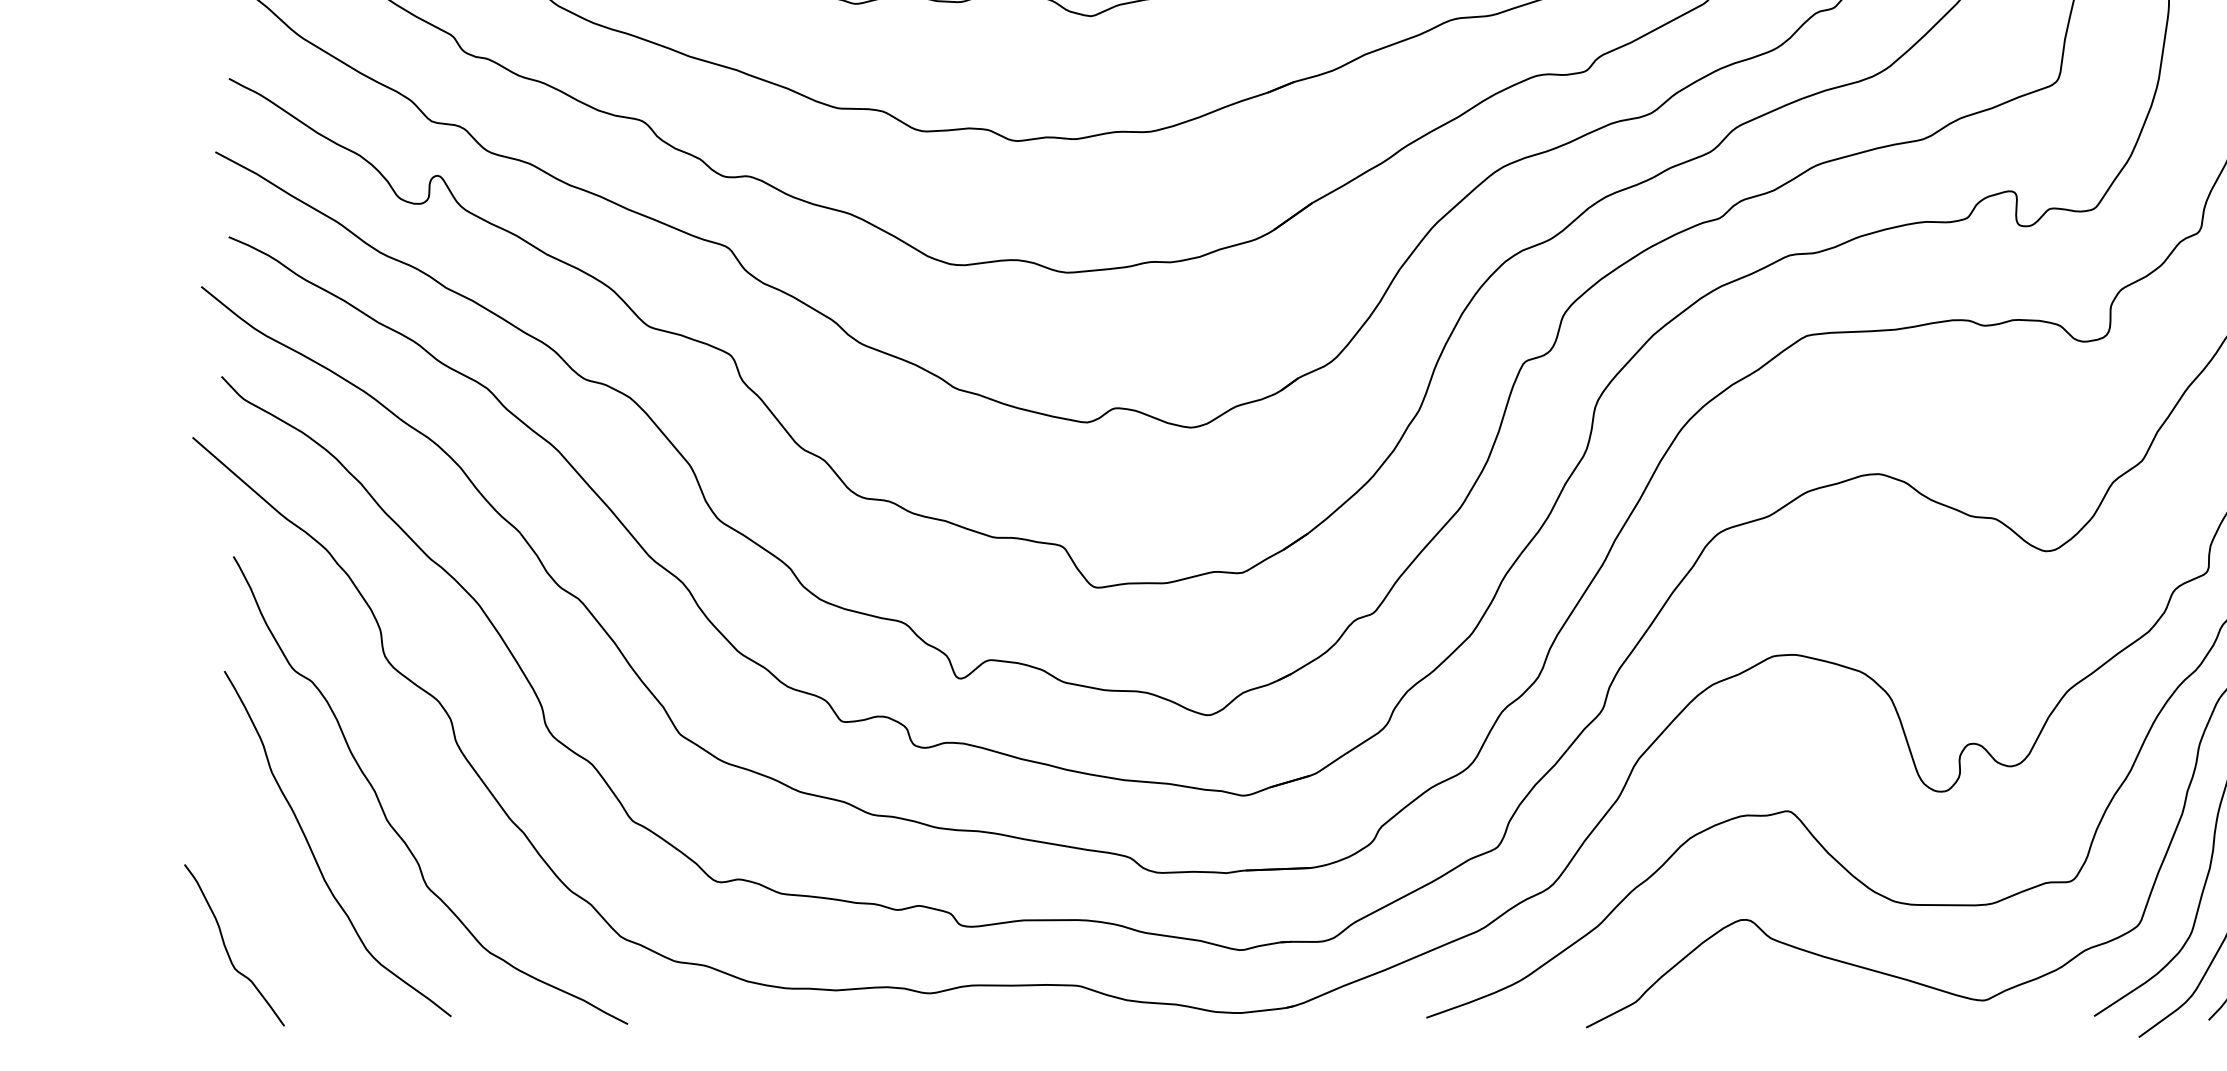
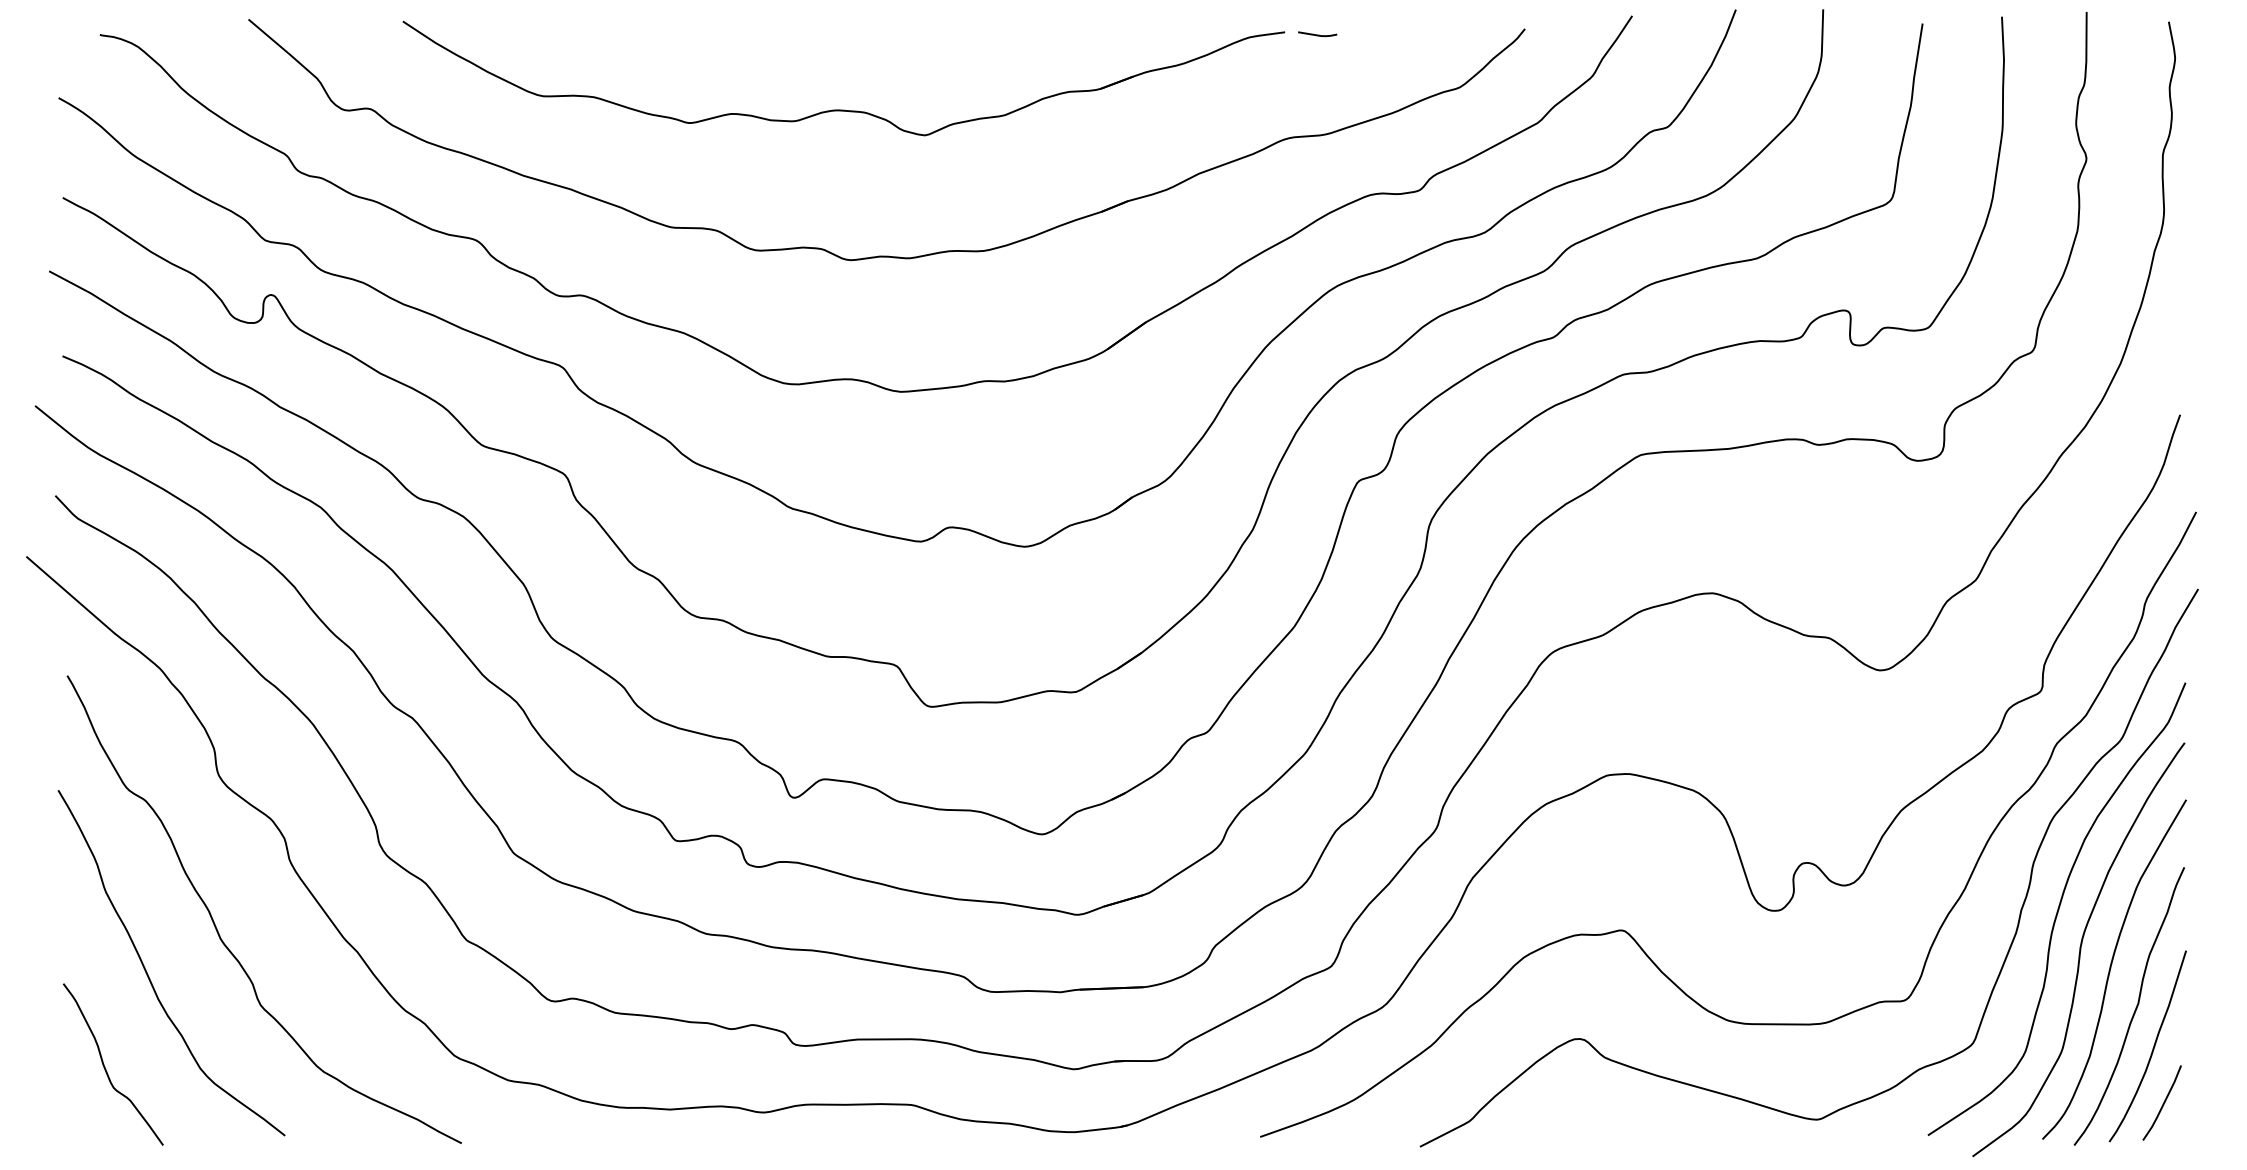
curve: (226, 947) -> (105, 1066), moved

